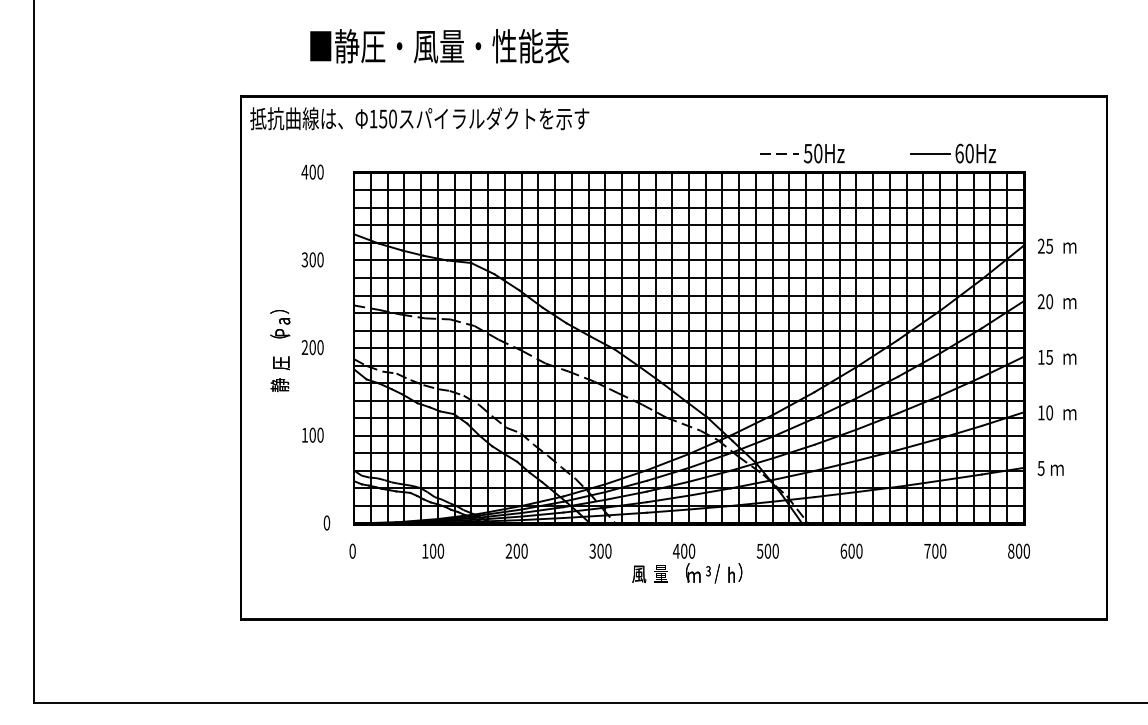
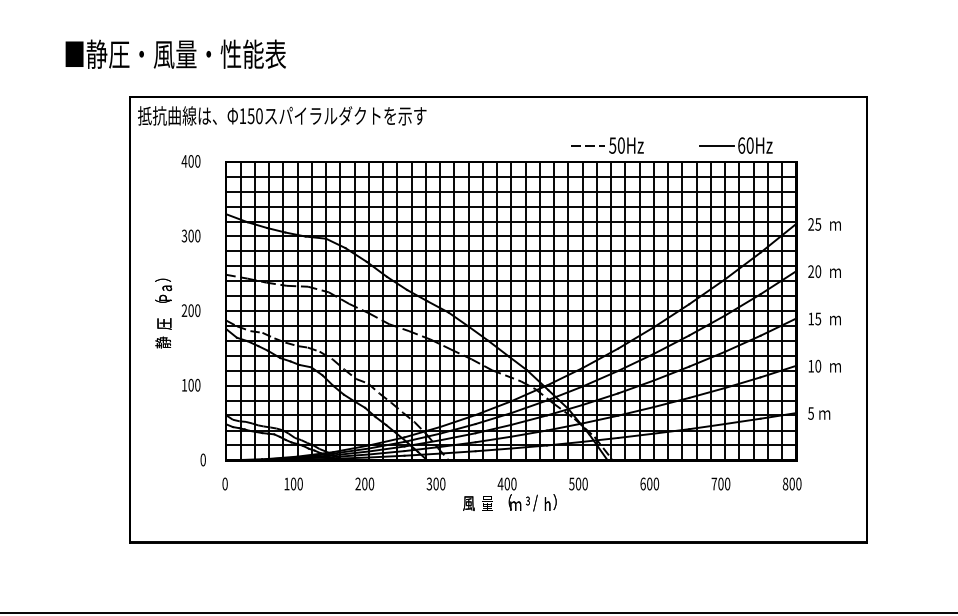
text: (439, 46) -> (175, 54), moved

